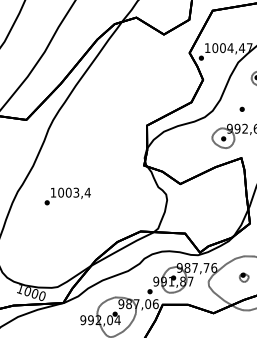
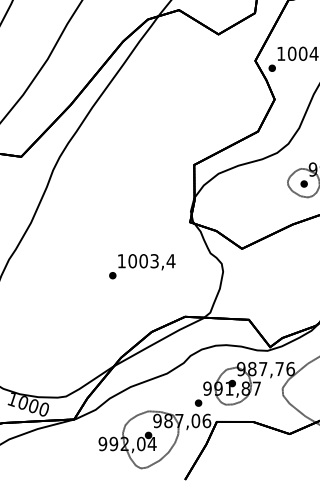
text: (67, 196) -> (141, 266), moved

